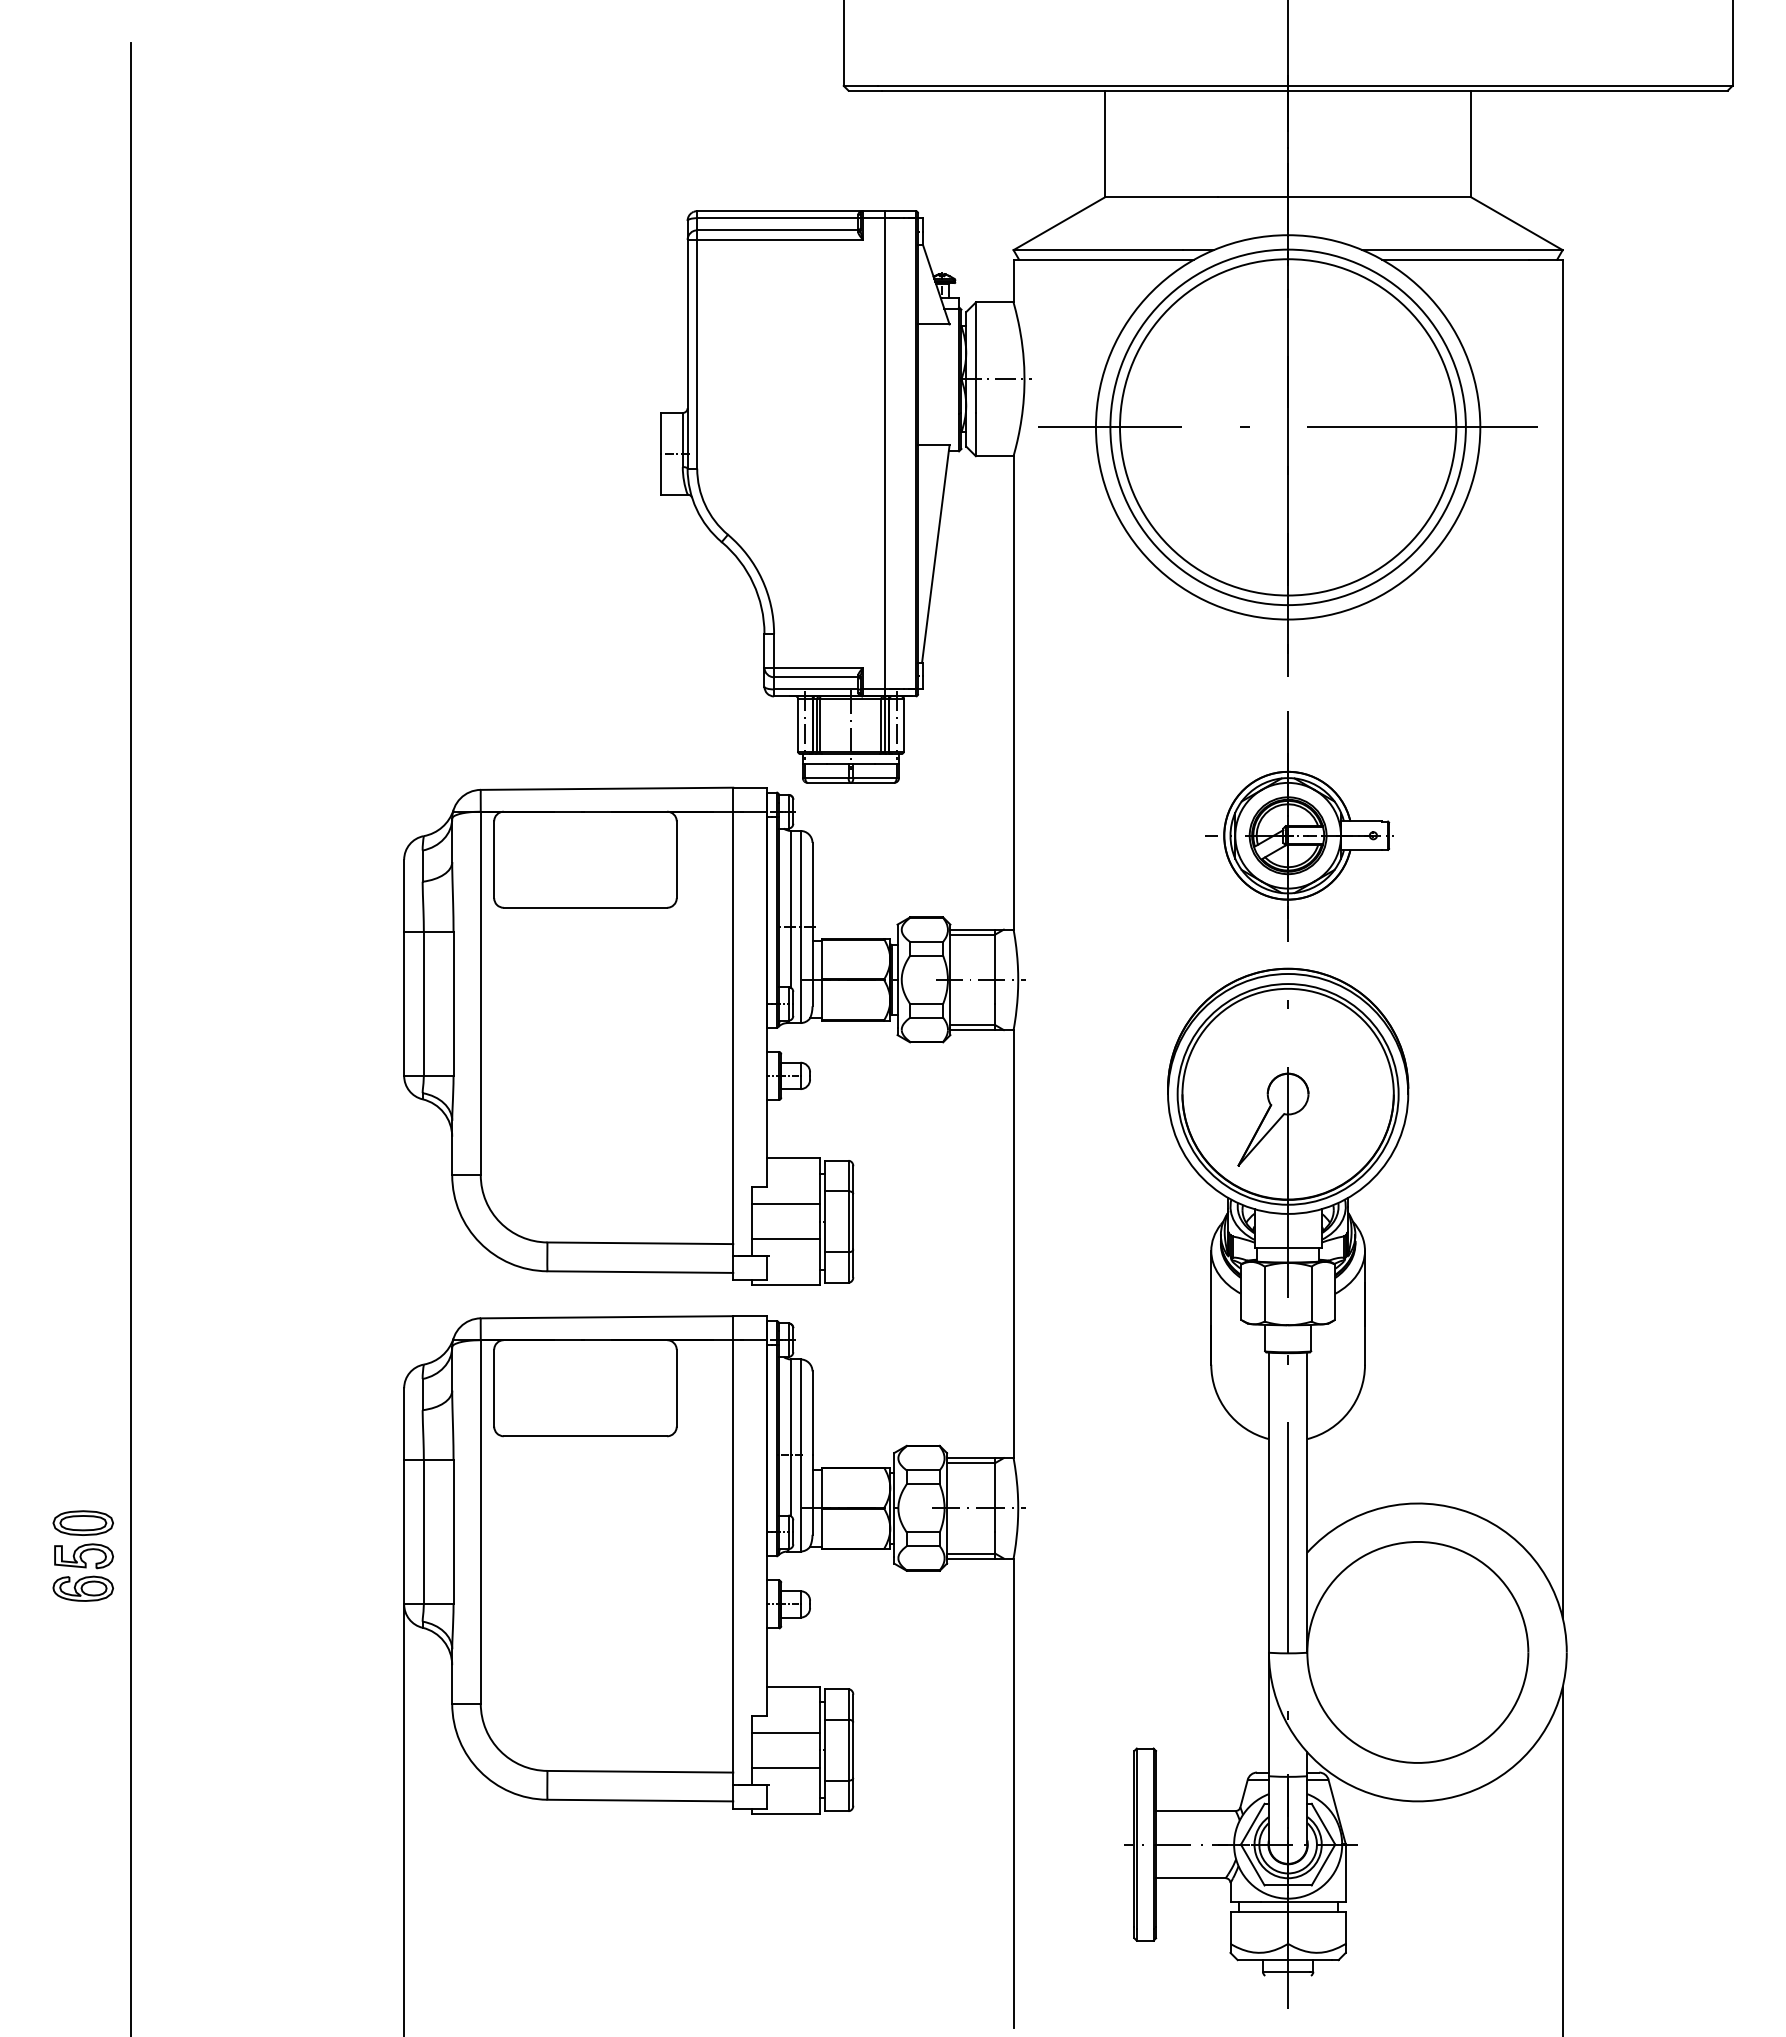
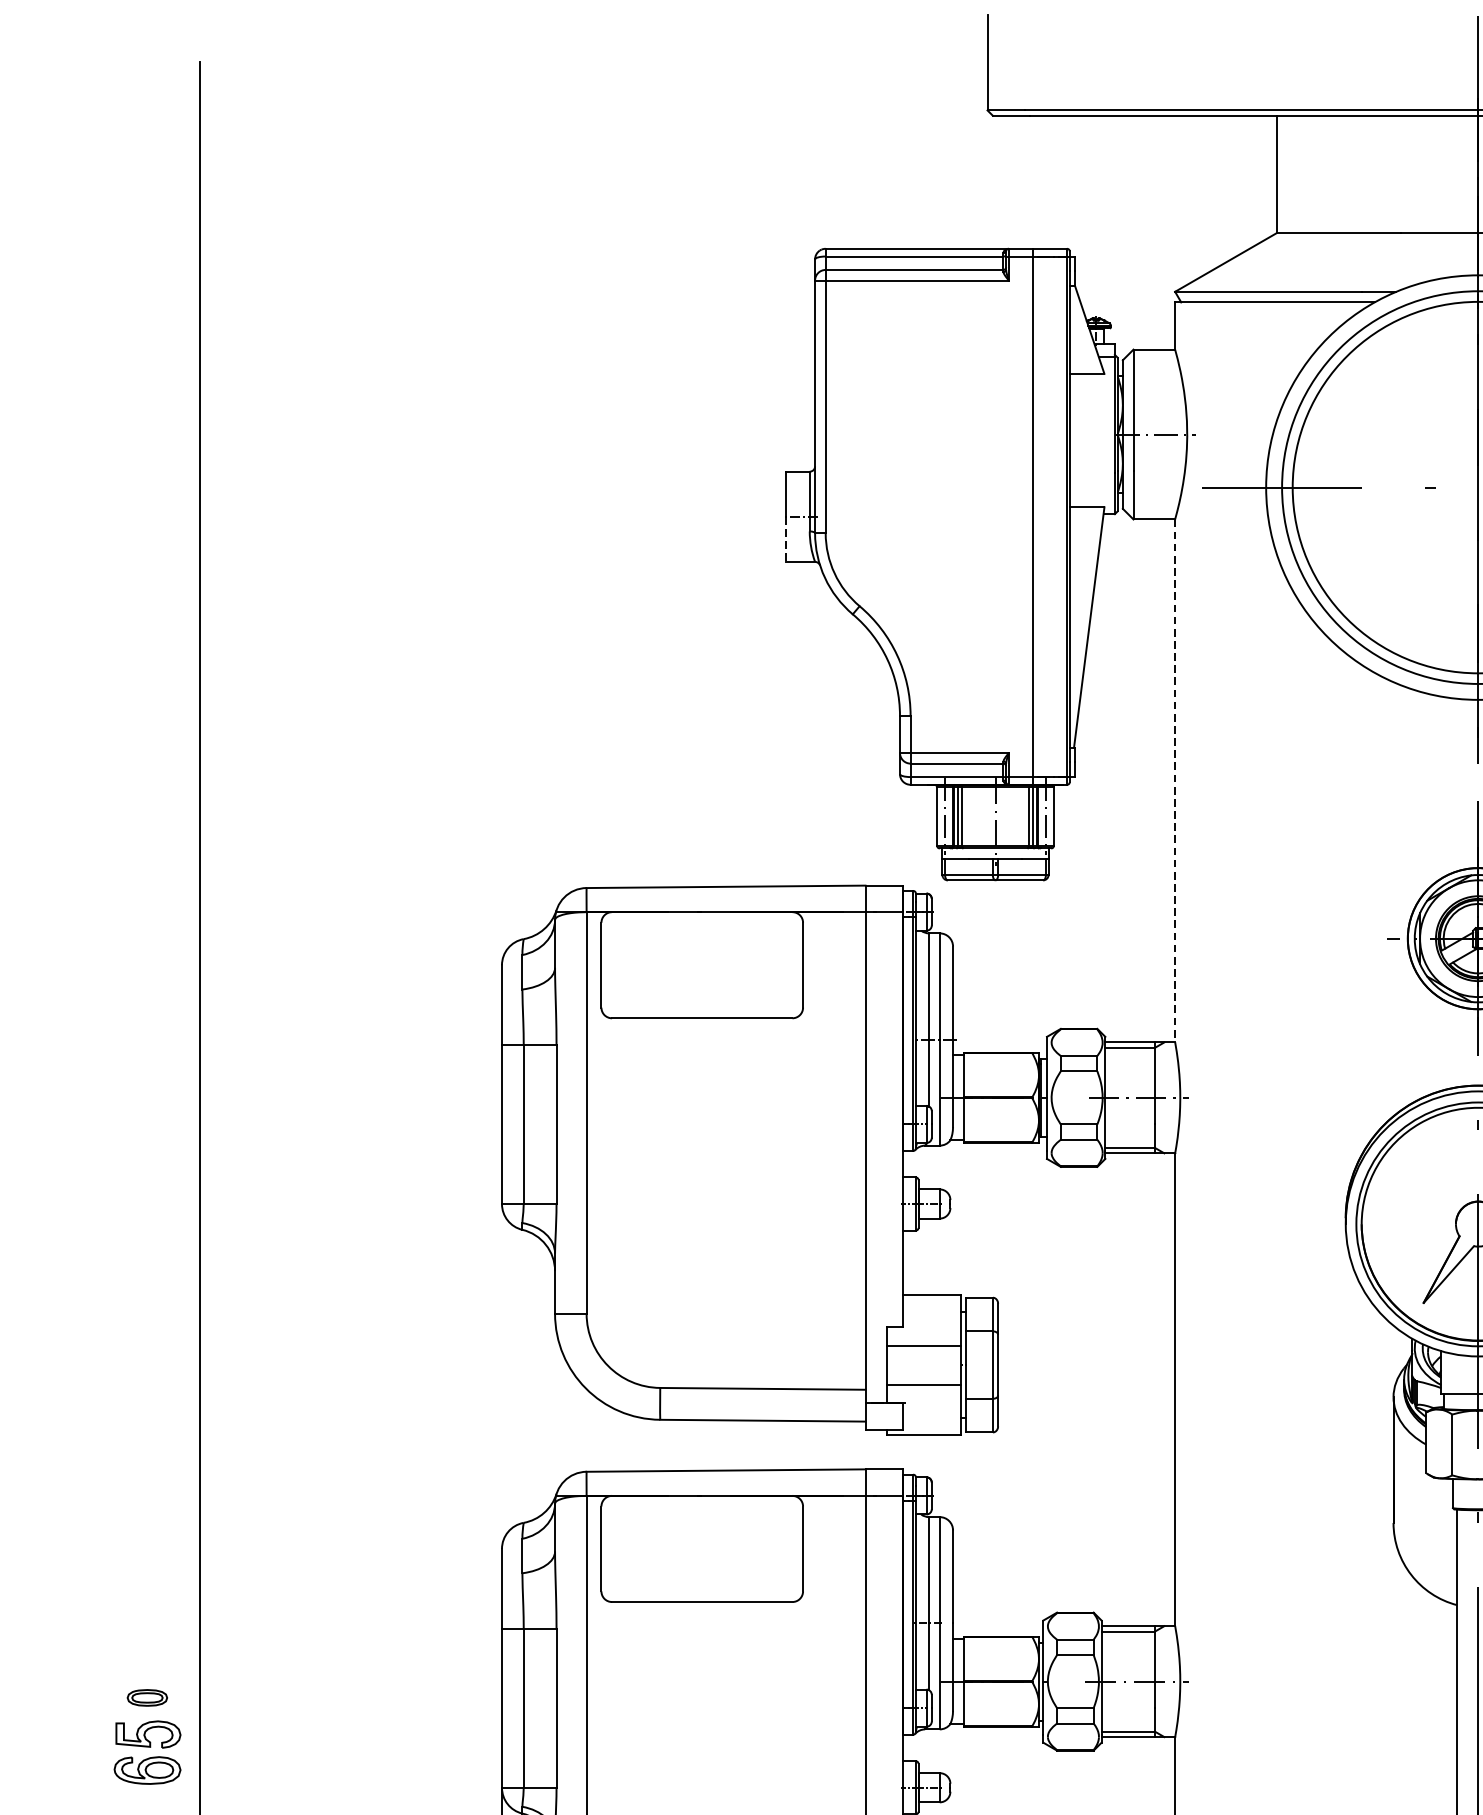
line: (661, 474) -> (786, 539), solid -> dashed
line: (1013, 692) -> (1175, 780), solid -> dashed
part: (82, 1522) -> (146, 1697), size x0.6

